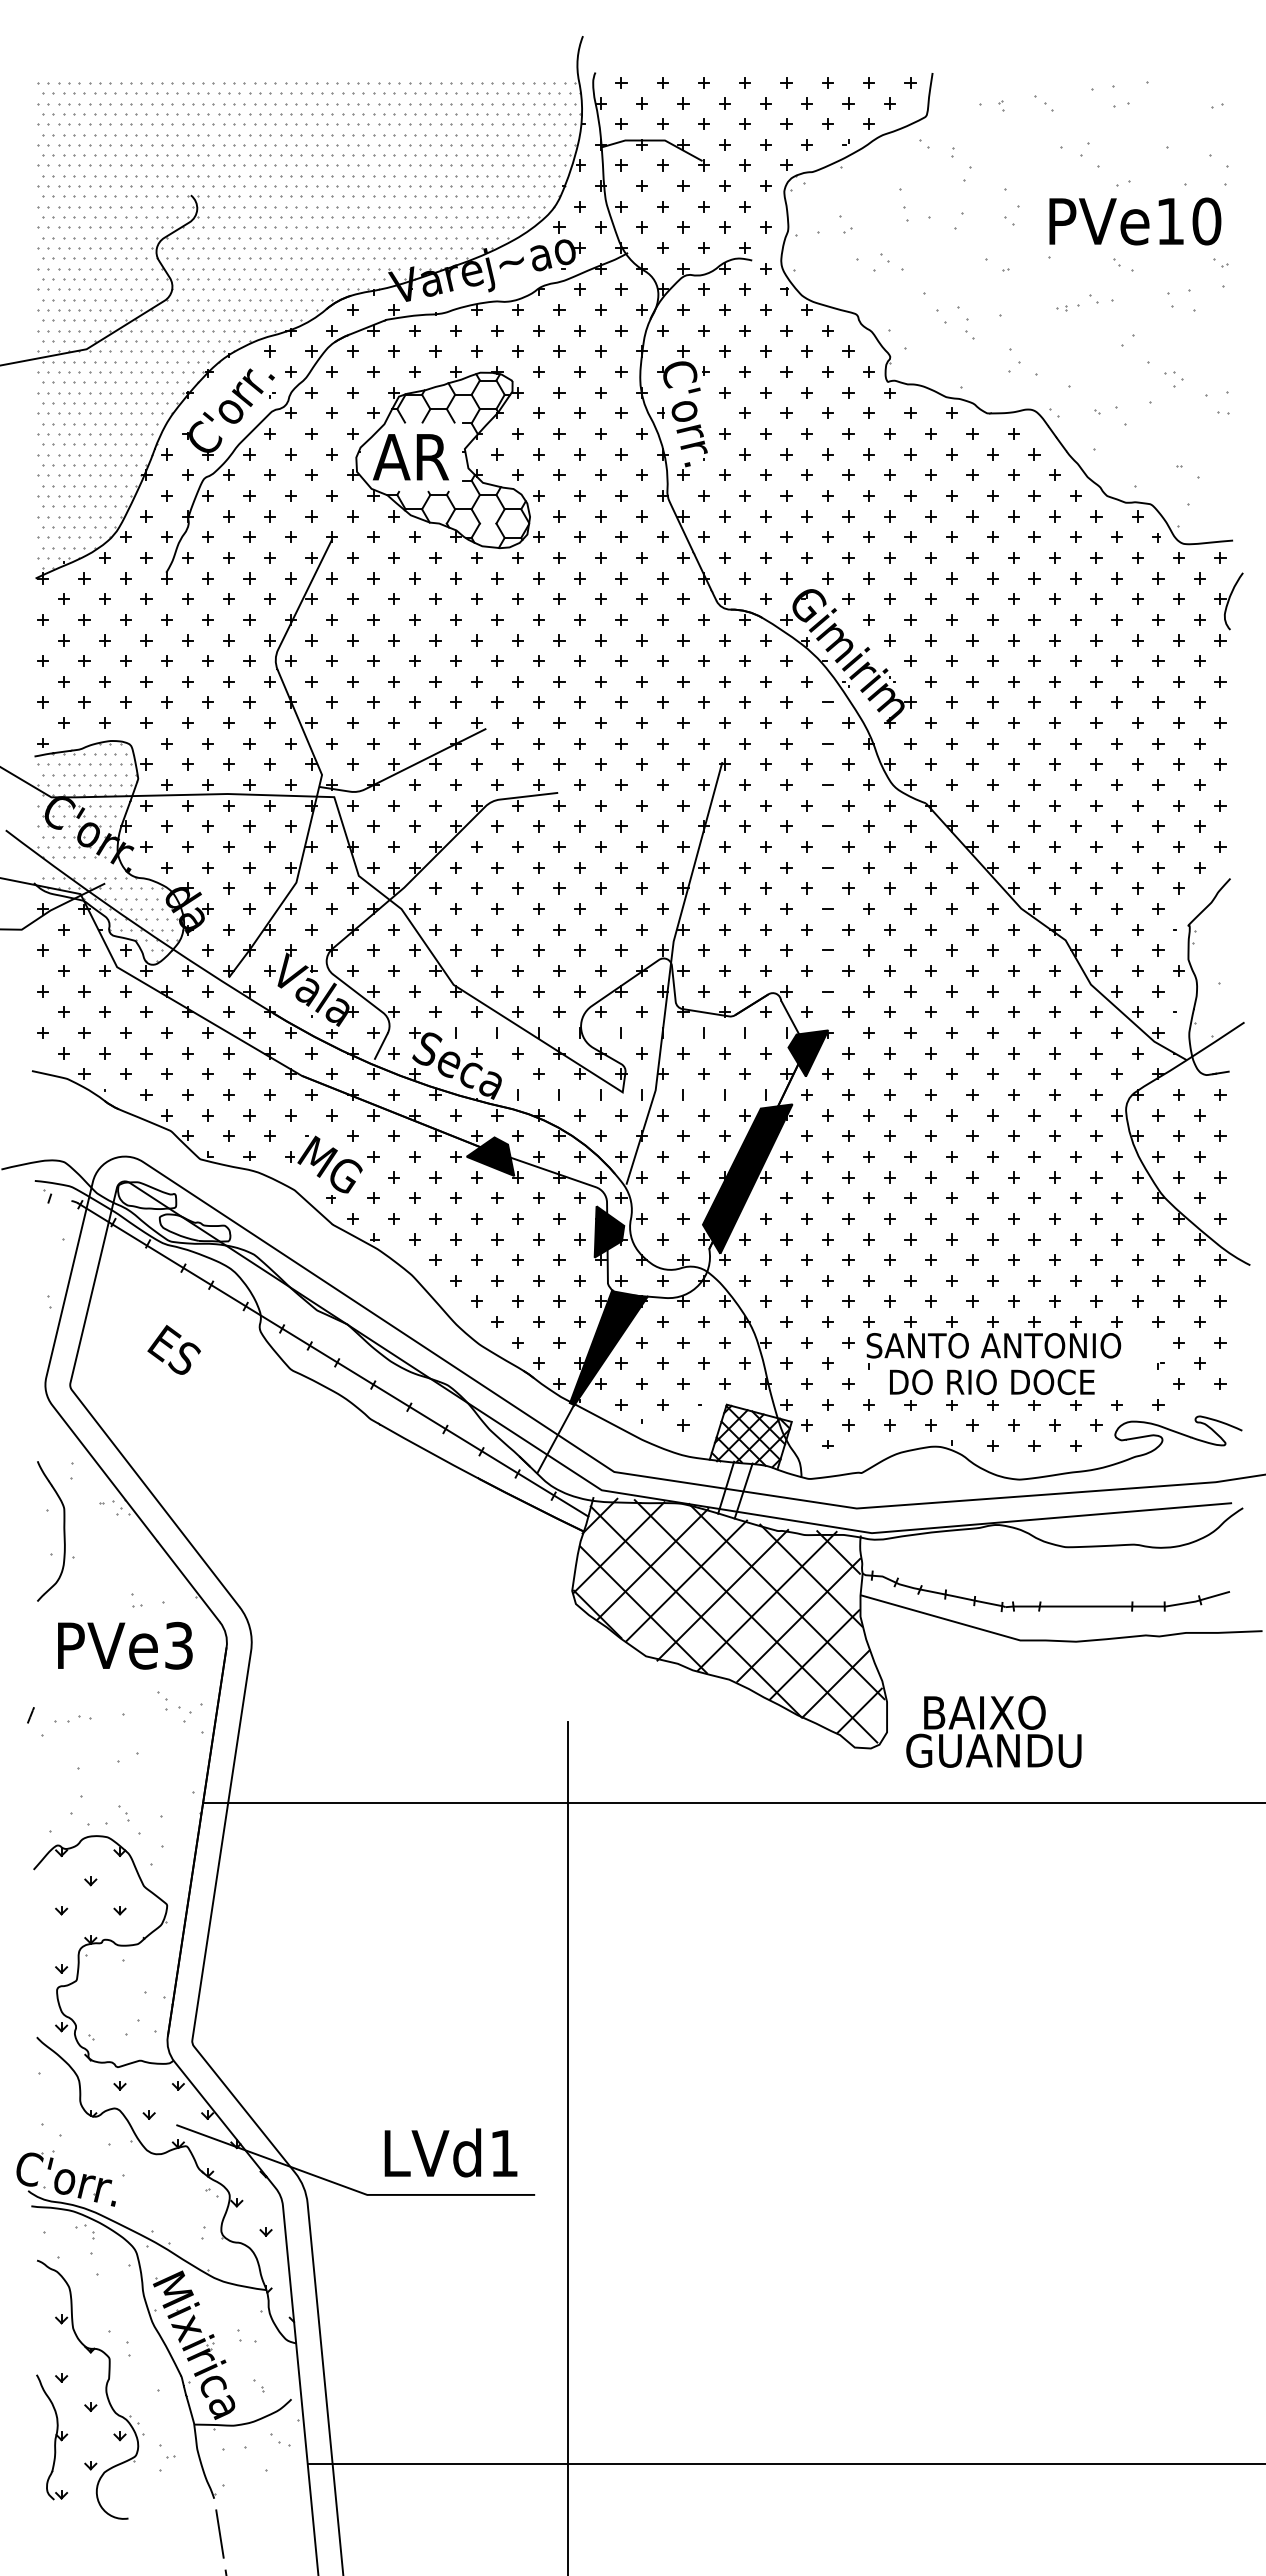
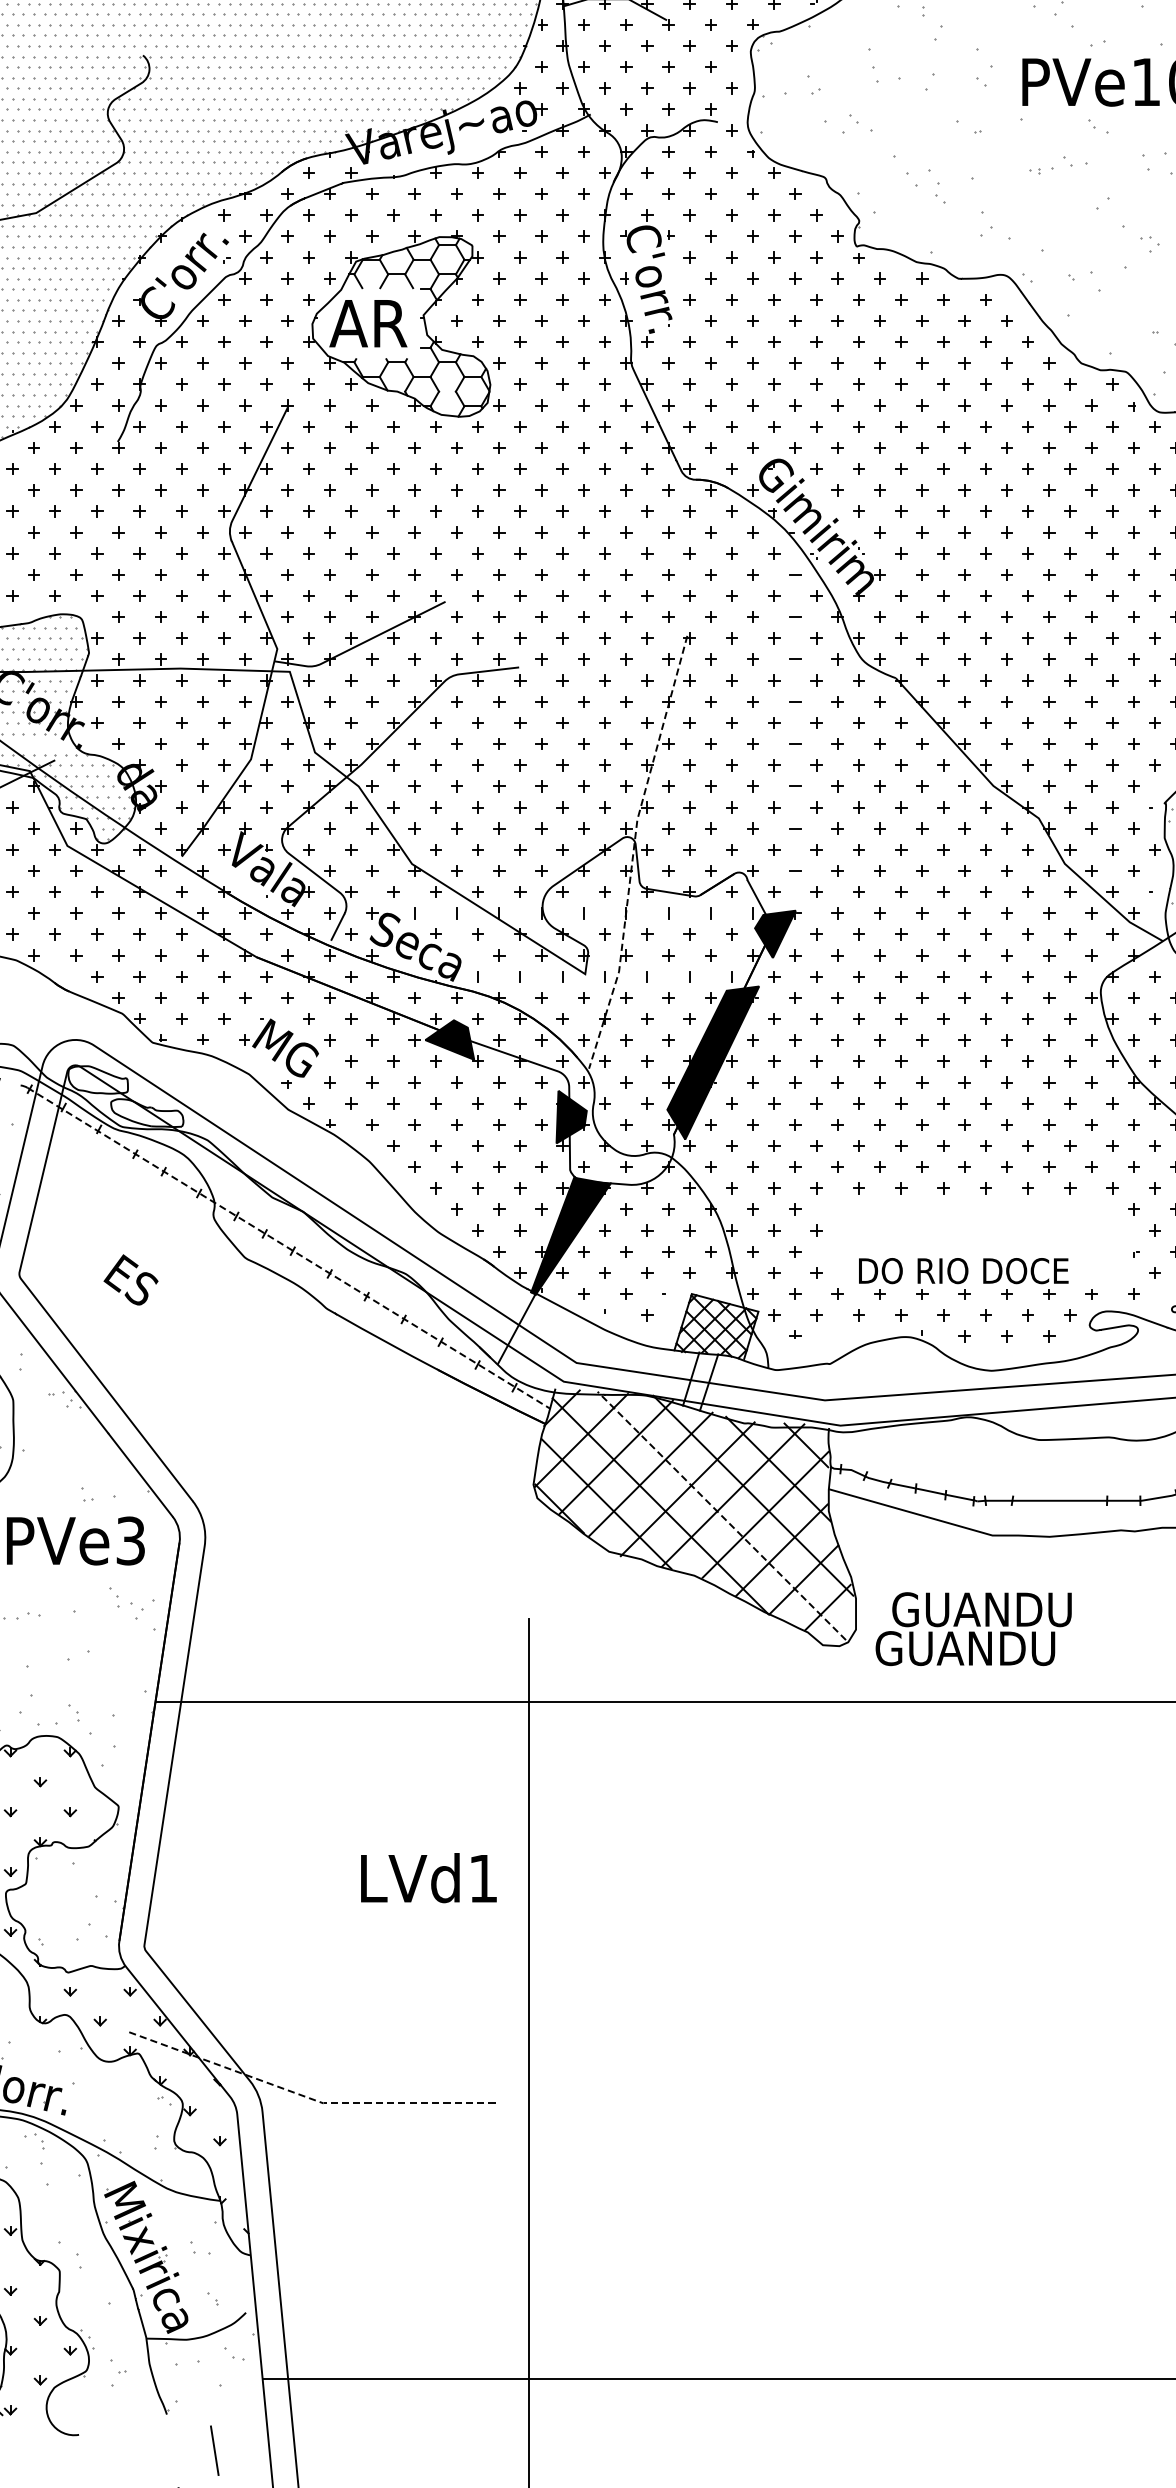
line: (669, 973) -> (633, 852), solid -> dashed
part: (992, 1342) -> (963, 1230), removed
text: (173, 1349) -> (130, 1279), moved
line: (333, 1360) -> (289, 1248), solid -> dashed
line: (755, 1620) -> (721, 1515), solid -> dashed
text: (1009, 1712) -> (981, 1609), BAIXO -> GUANDU
text: (450, 2152) -> (428, 1877), moved
line: (350, 2188) -> (306, 2096), solid -> dashed
line: (219, 2533) -> (214, 2450), moved

